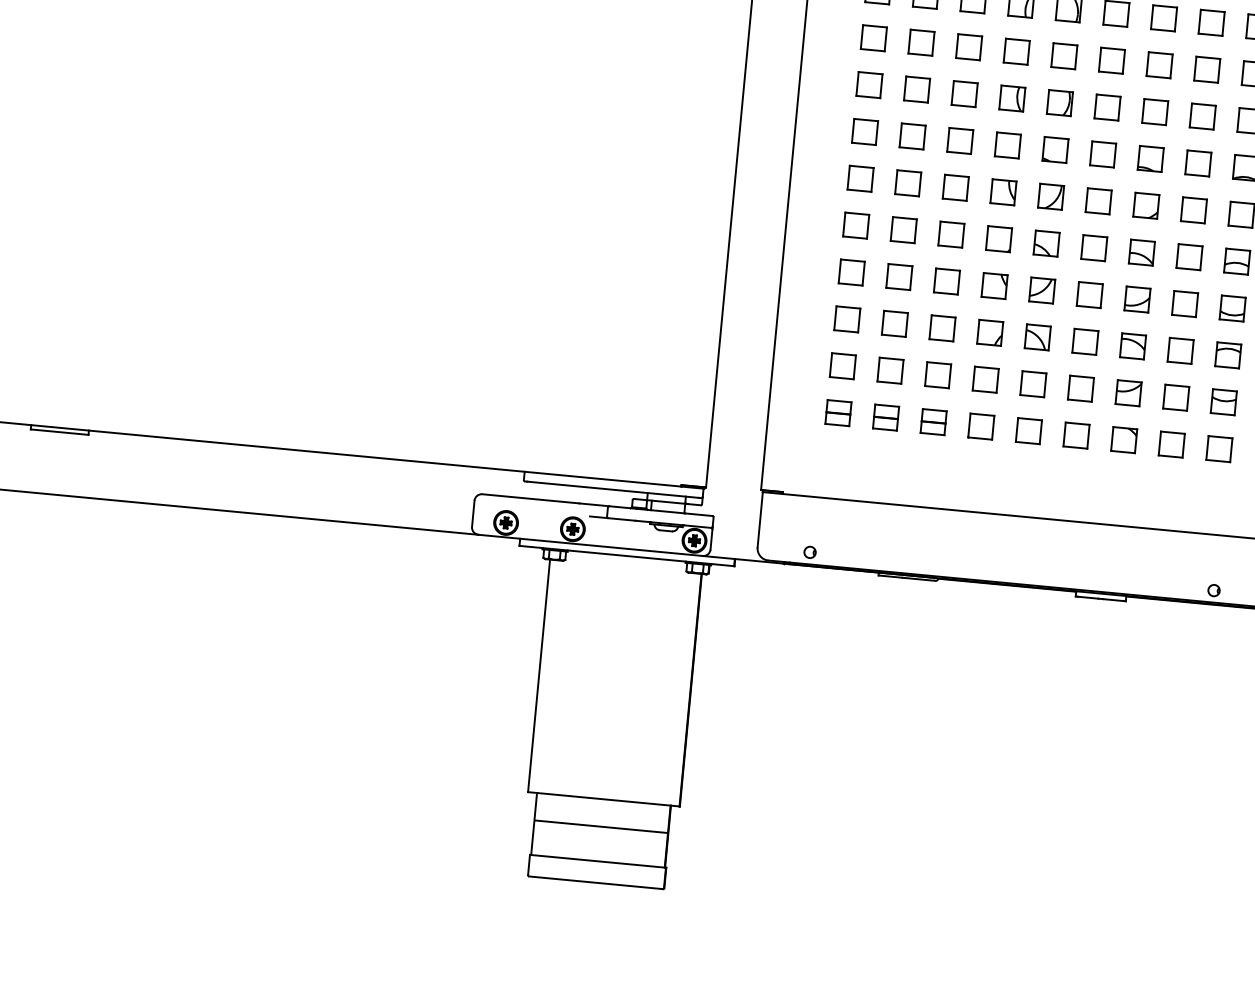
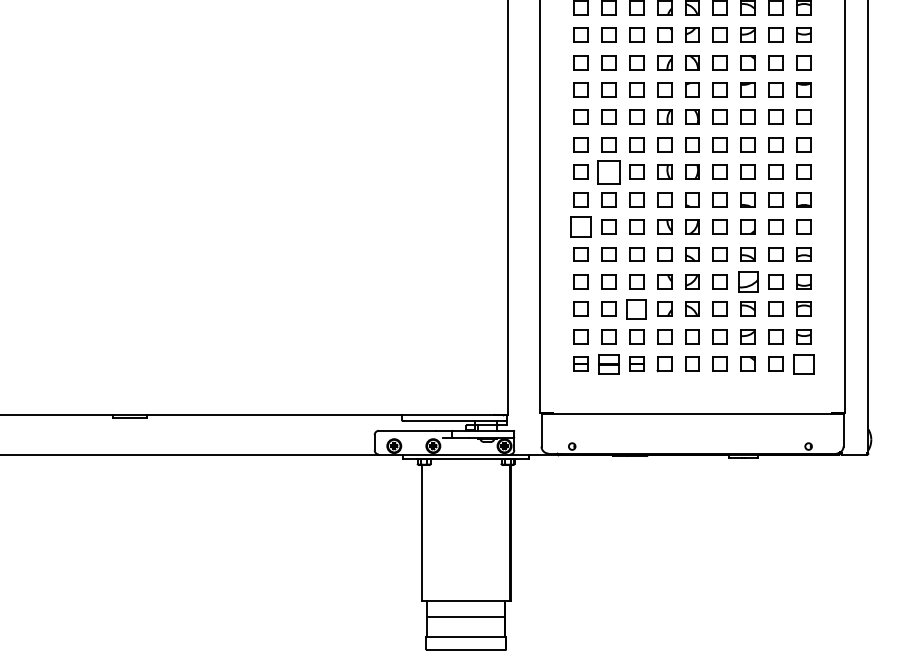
part: (916, 88) -> (608, 171), size x1.6
part: (859, 177) -> (580, 226), size x1.4
part: (1136, 298) -> (747, 281), size x1.4
part: (942, 326) -> (636, 308), size x1.4
part: (885, 416) -> (608, 363), size x1.4
part: (1218, 447) -> (803, 363), size x1.4

